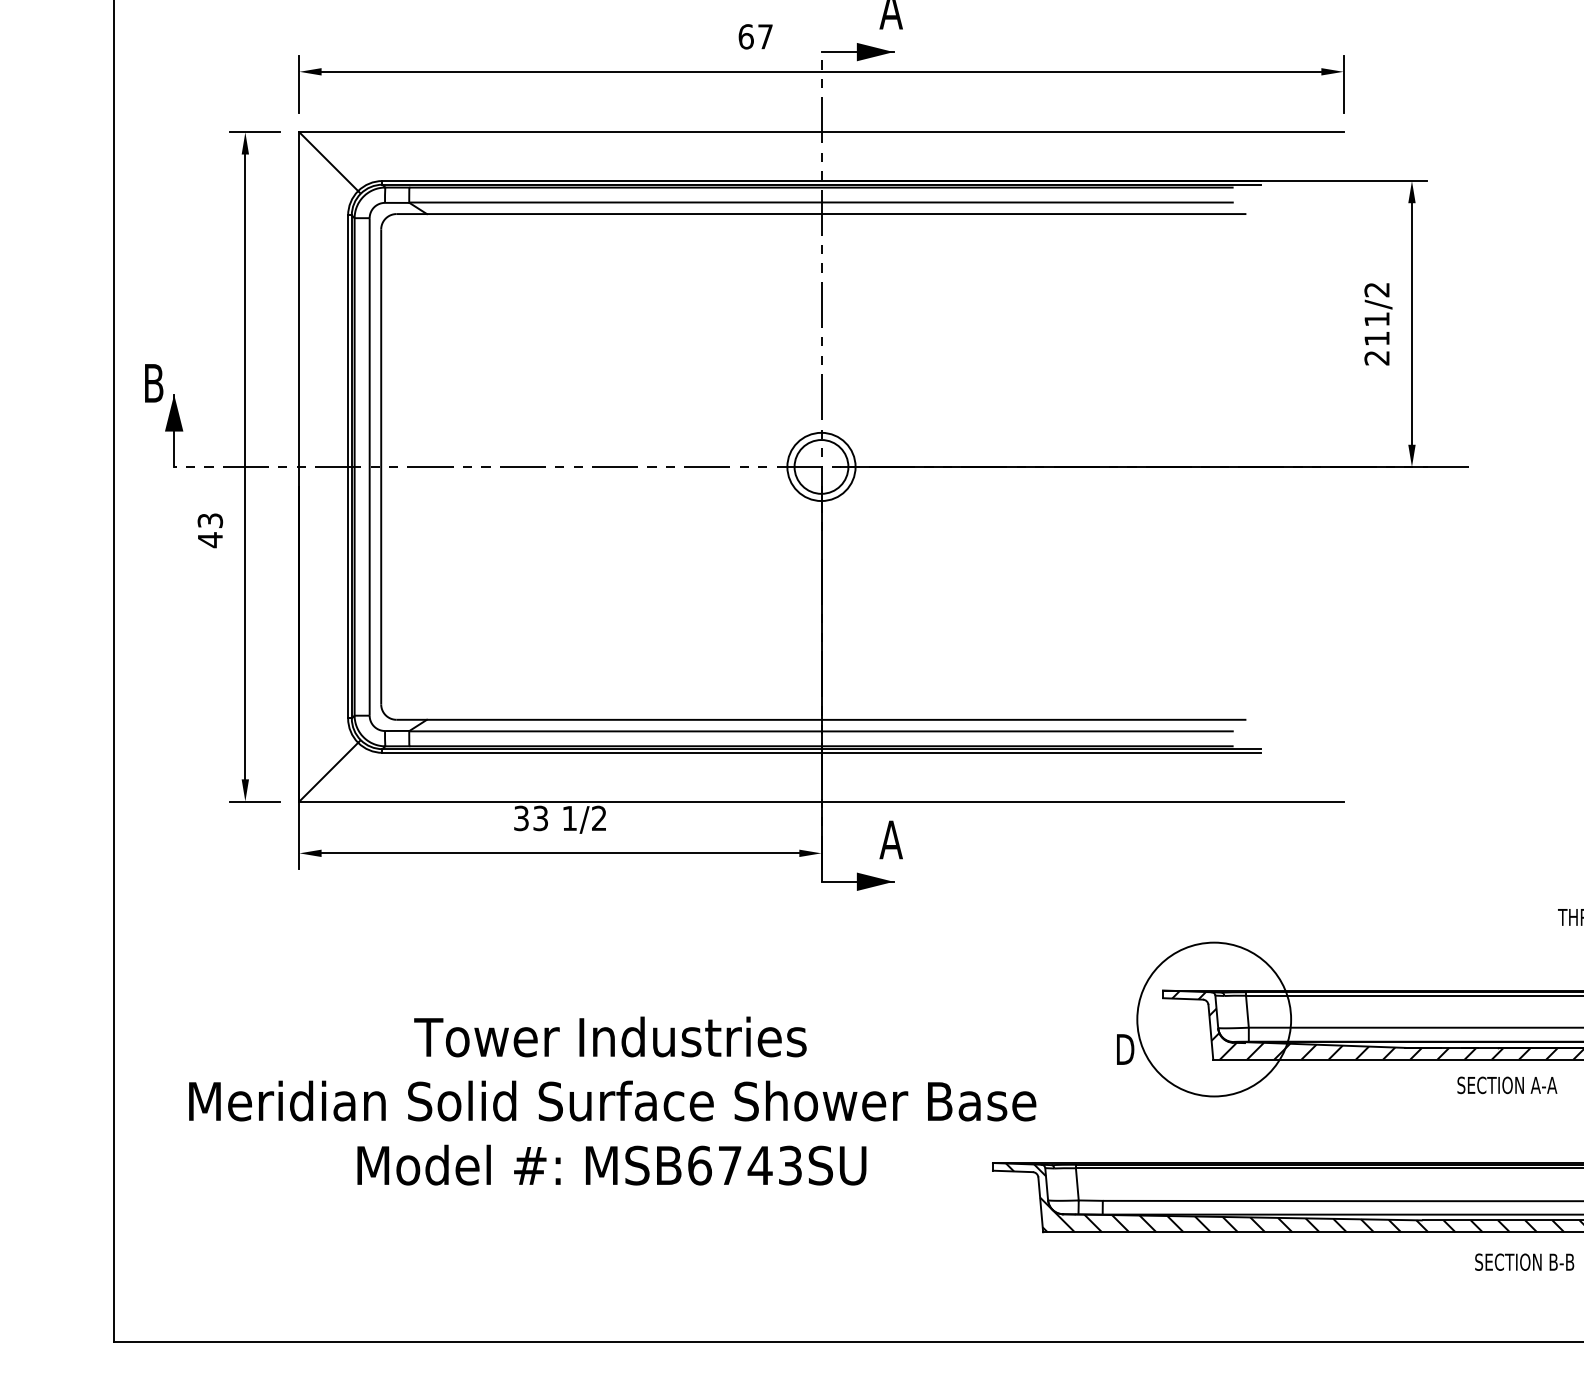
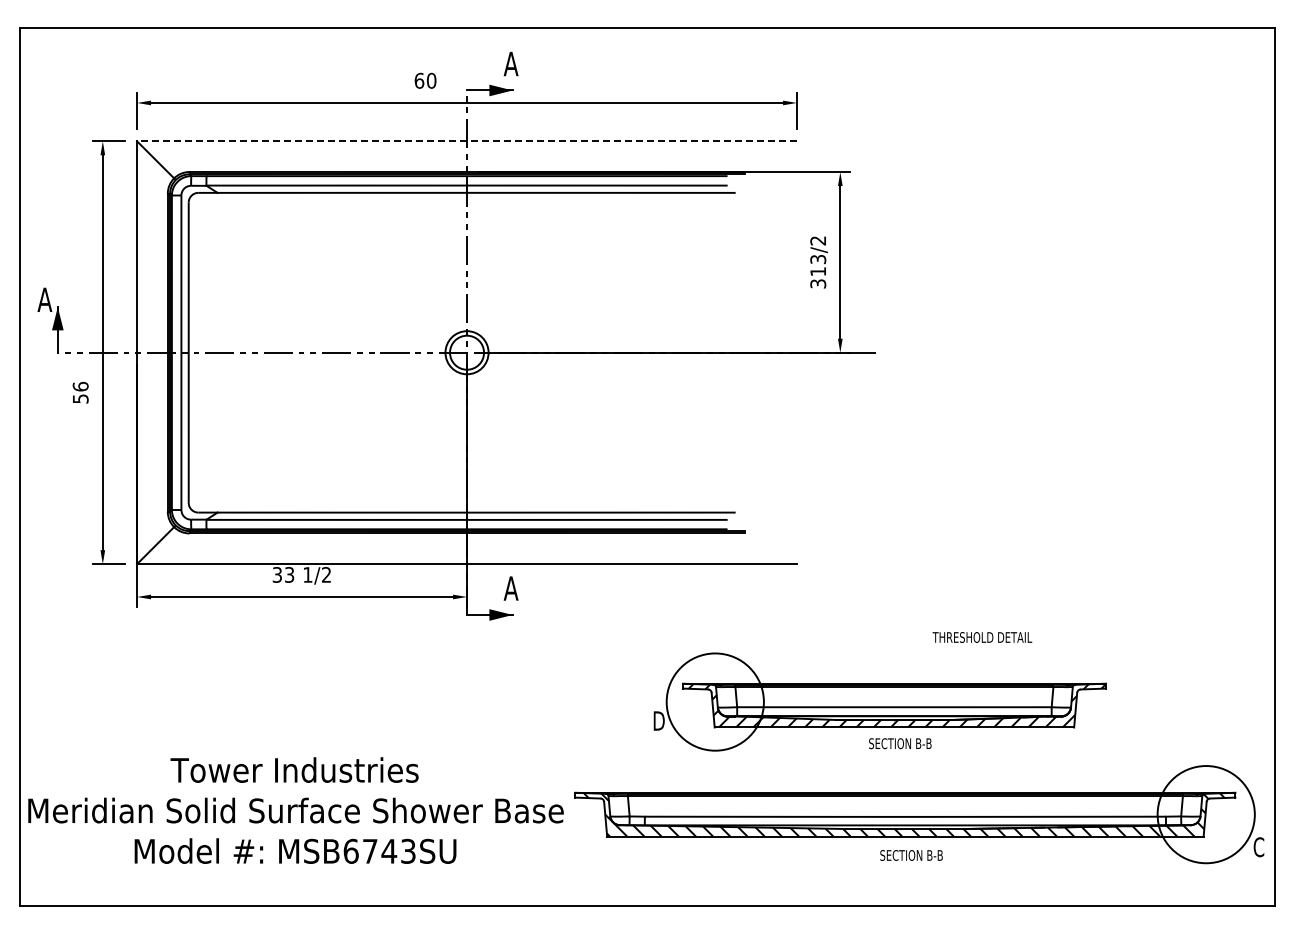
text: (765, 36) -> (431, 80), 67 -> 60
line: (820, 132) -> (466, 141), solid -> dashed
text: (1377, 338) -> (818, 271), 211/2 -> 313/2
text: (153, 382) -> (44, 299), B -> A
text: (210, 529) -> (80, 392), 43 -> 56
text: (1543, 1085) -> (923, 743), SECTION A-A -> SECTION B-B
text: (611, 1100) -> (295, 810), moved

